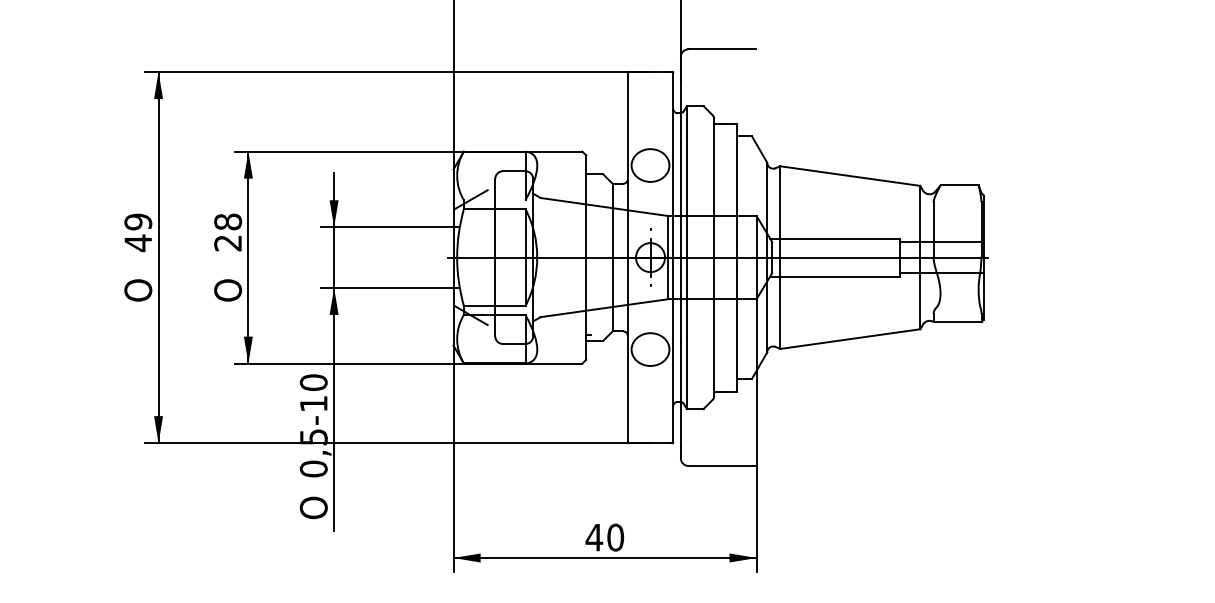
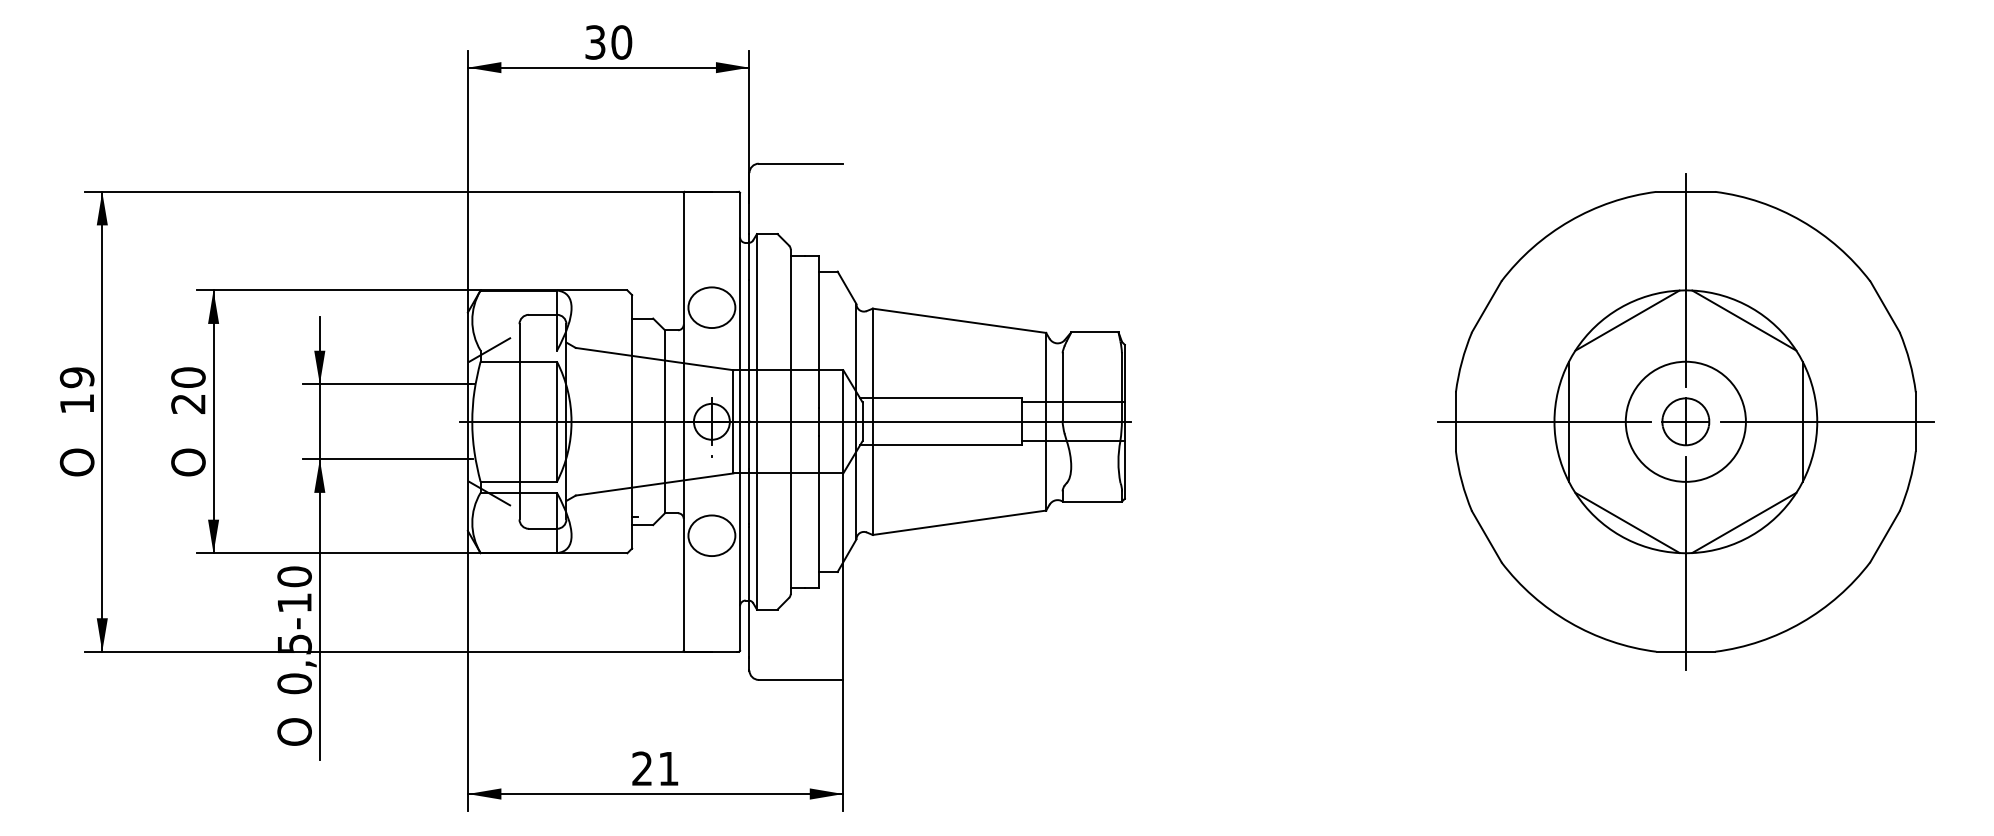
text: (228, 221) -> (188, 377), 28 -> 20
text: (137, 243) -> (76, 404), 49 -> 19
text: (605, 537) -> (655, 768), 40 -> 21

